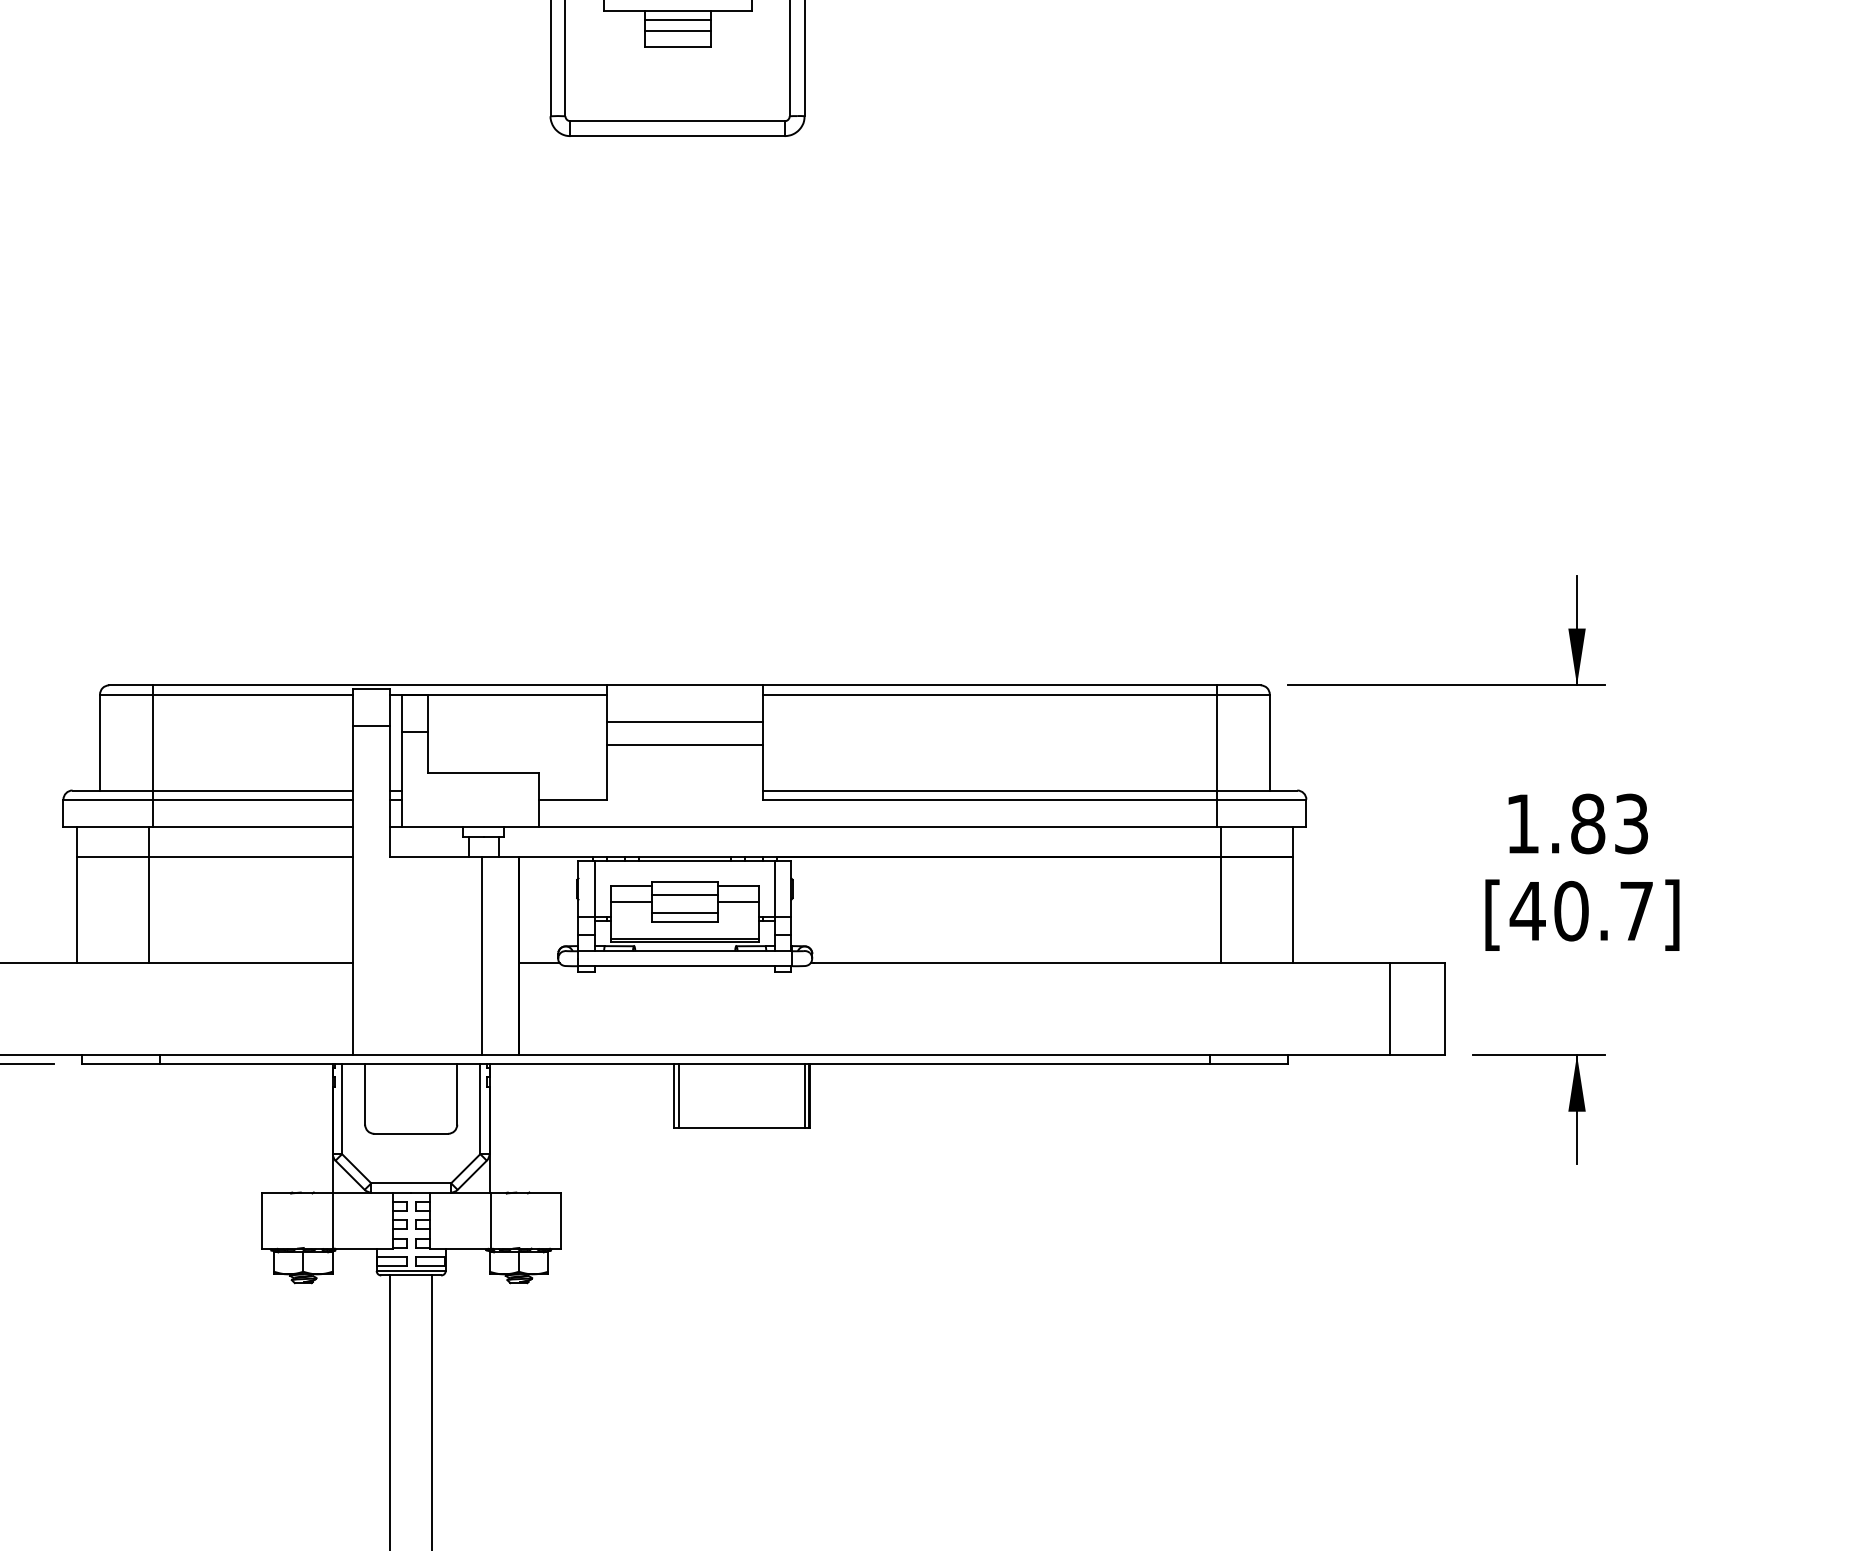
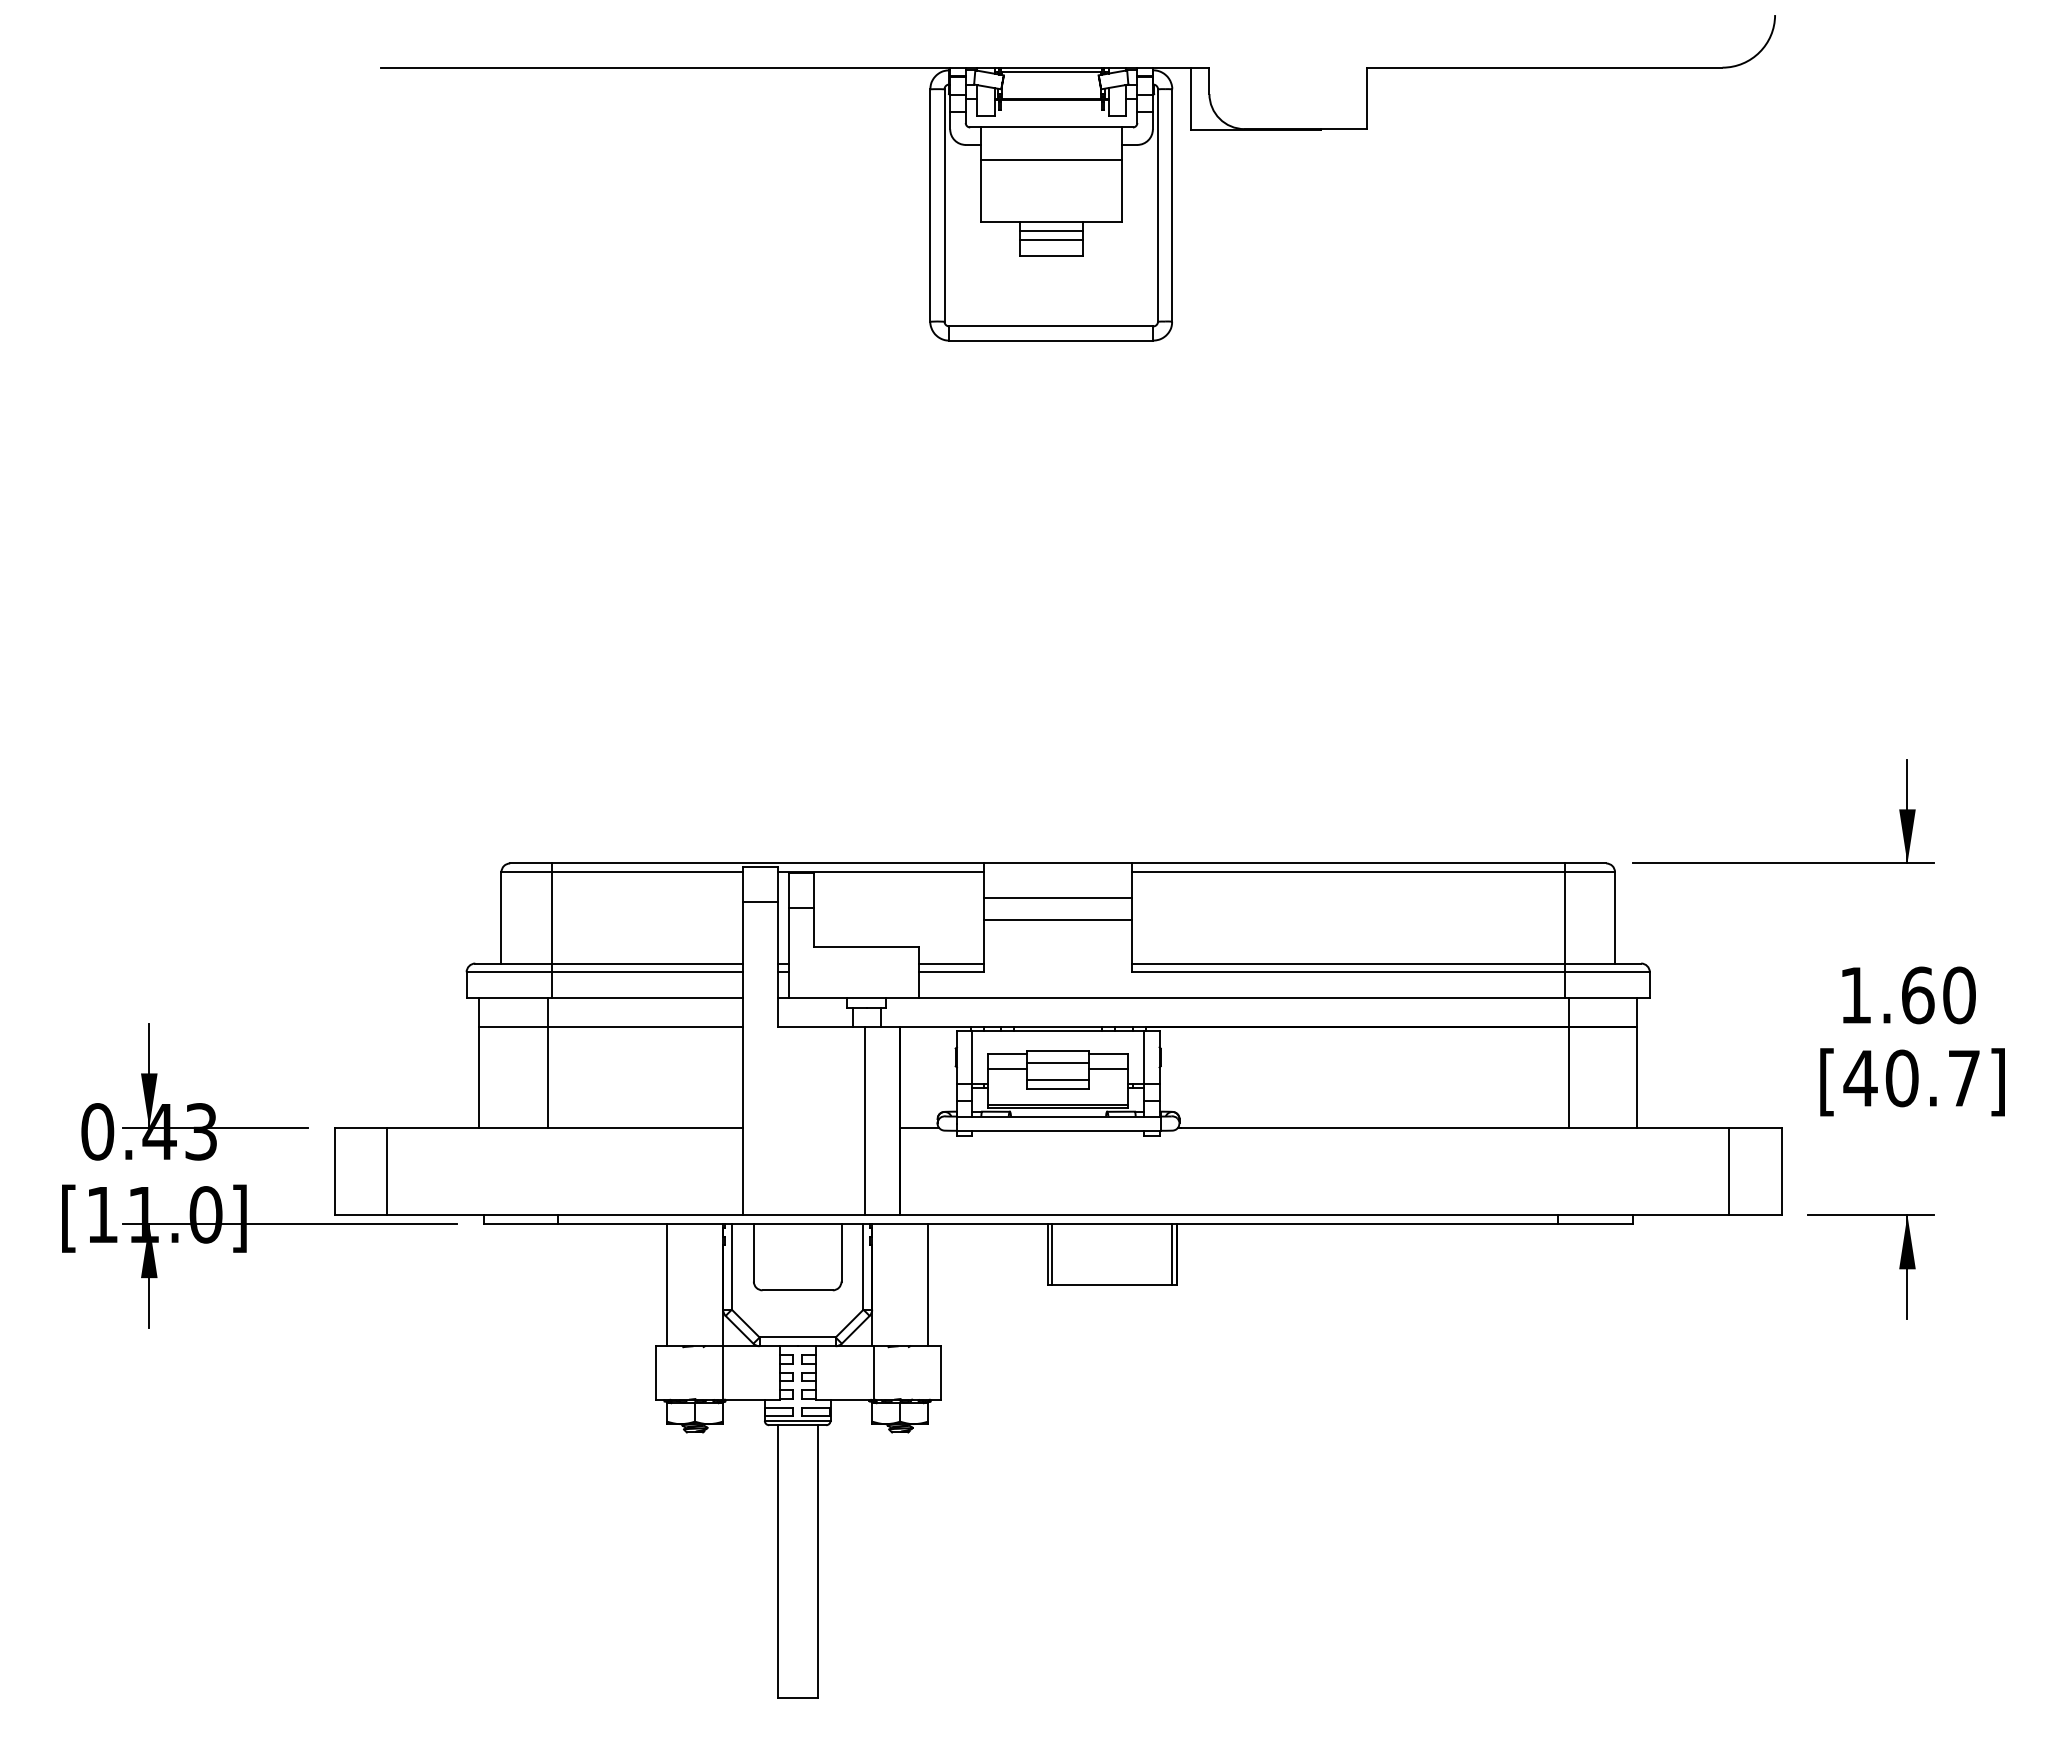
line: (572, 790) -> (951, 963), added
text: (1609, 824) -> (1938, 995), 1.83 -> 1.60
line: (274, 1128) -> (667, 1285), added
line: (548, 1128) -> (928, 1285), added

